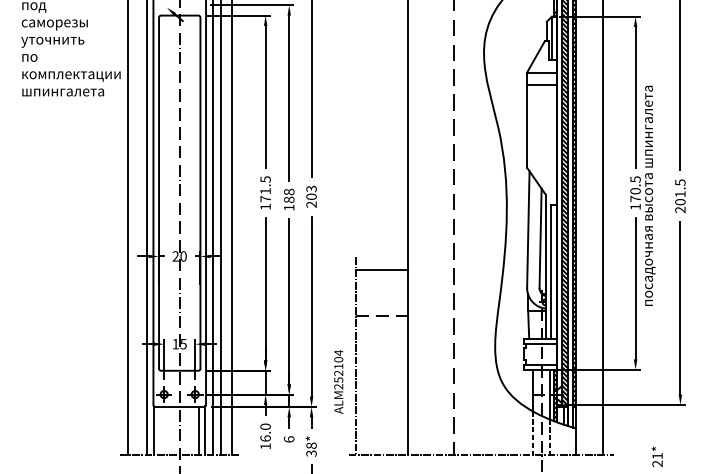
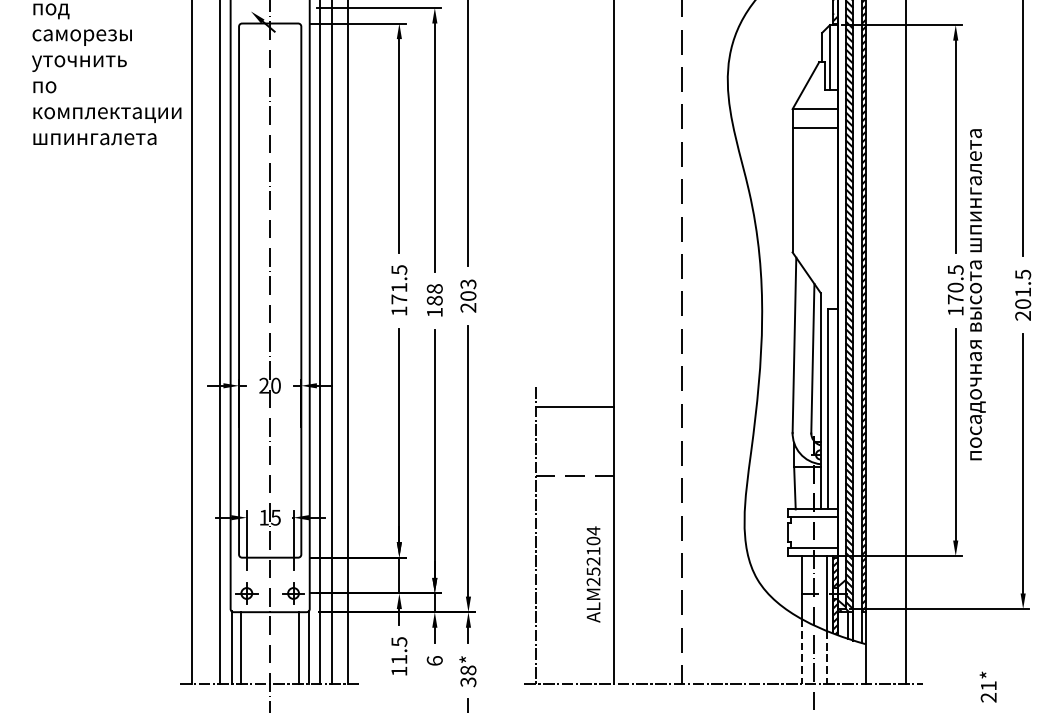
text: (338, 381) -> (593, 573), moved
line: (160, 430) -> (241, 647), added
text: (265, 432) -> (399, 650), 16.0 -> 11.5

